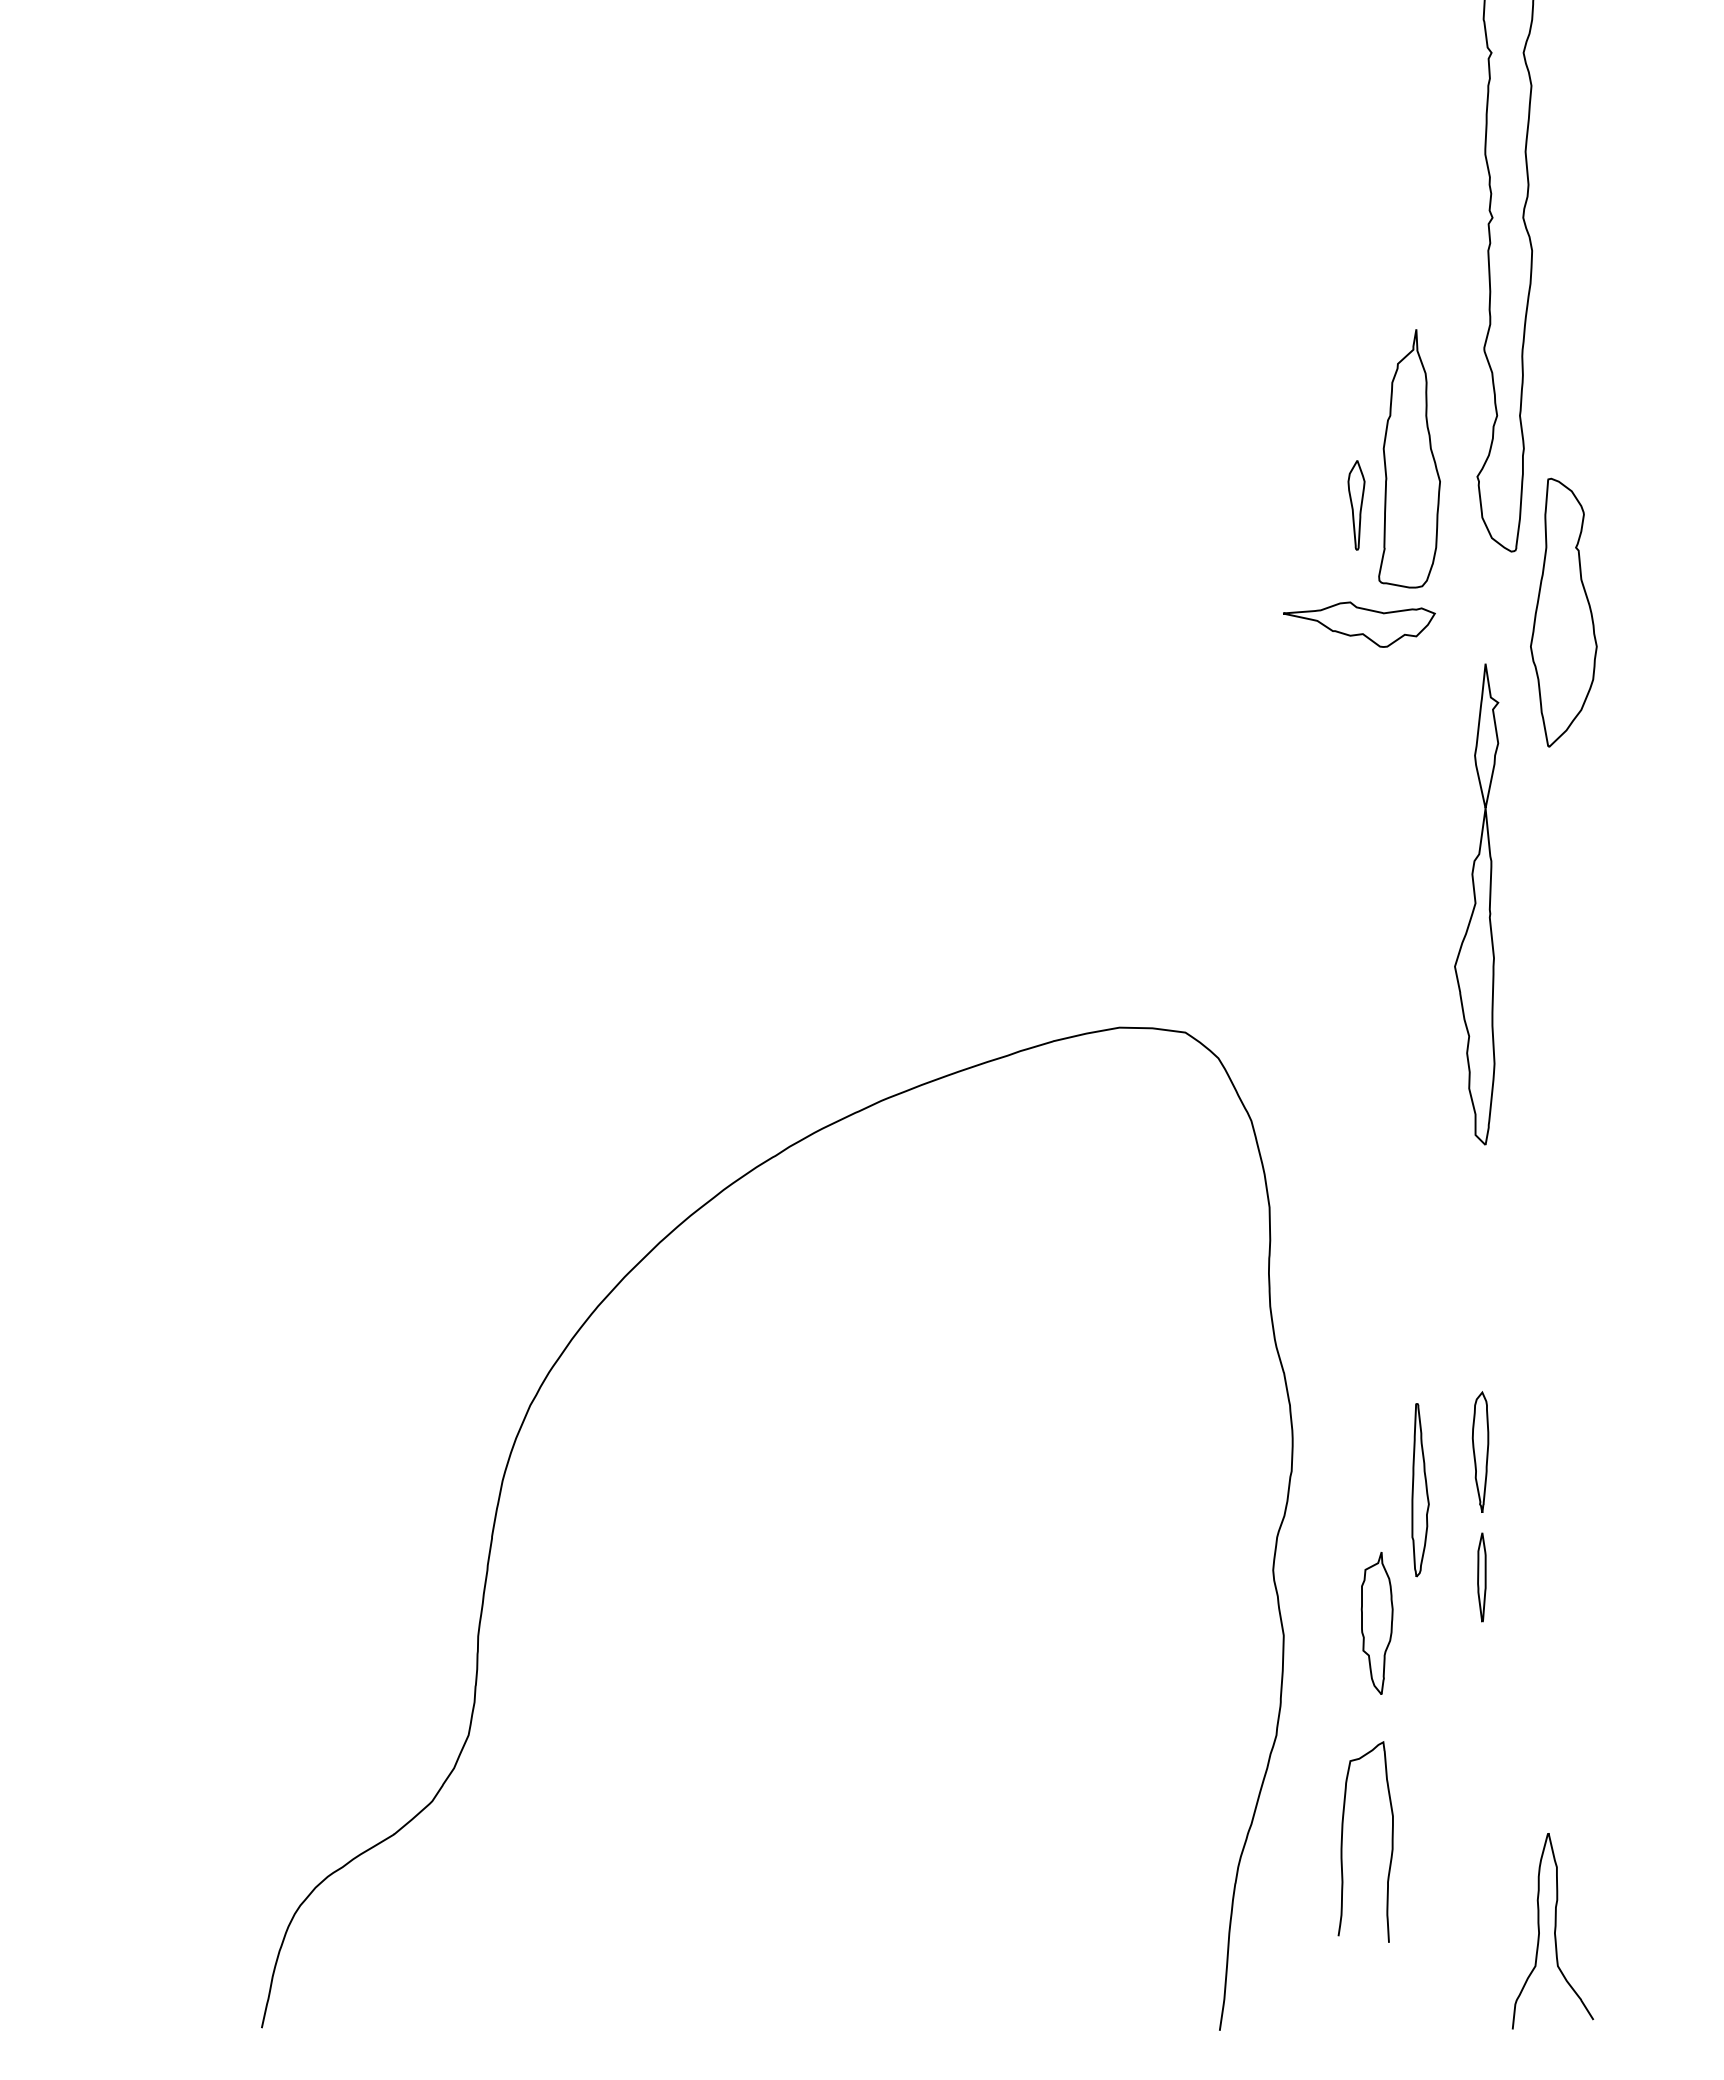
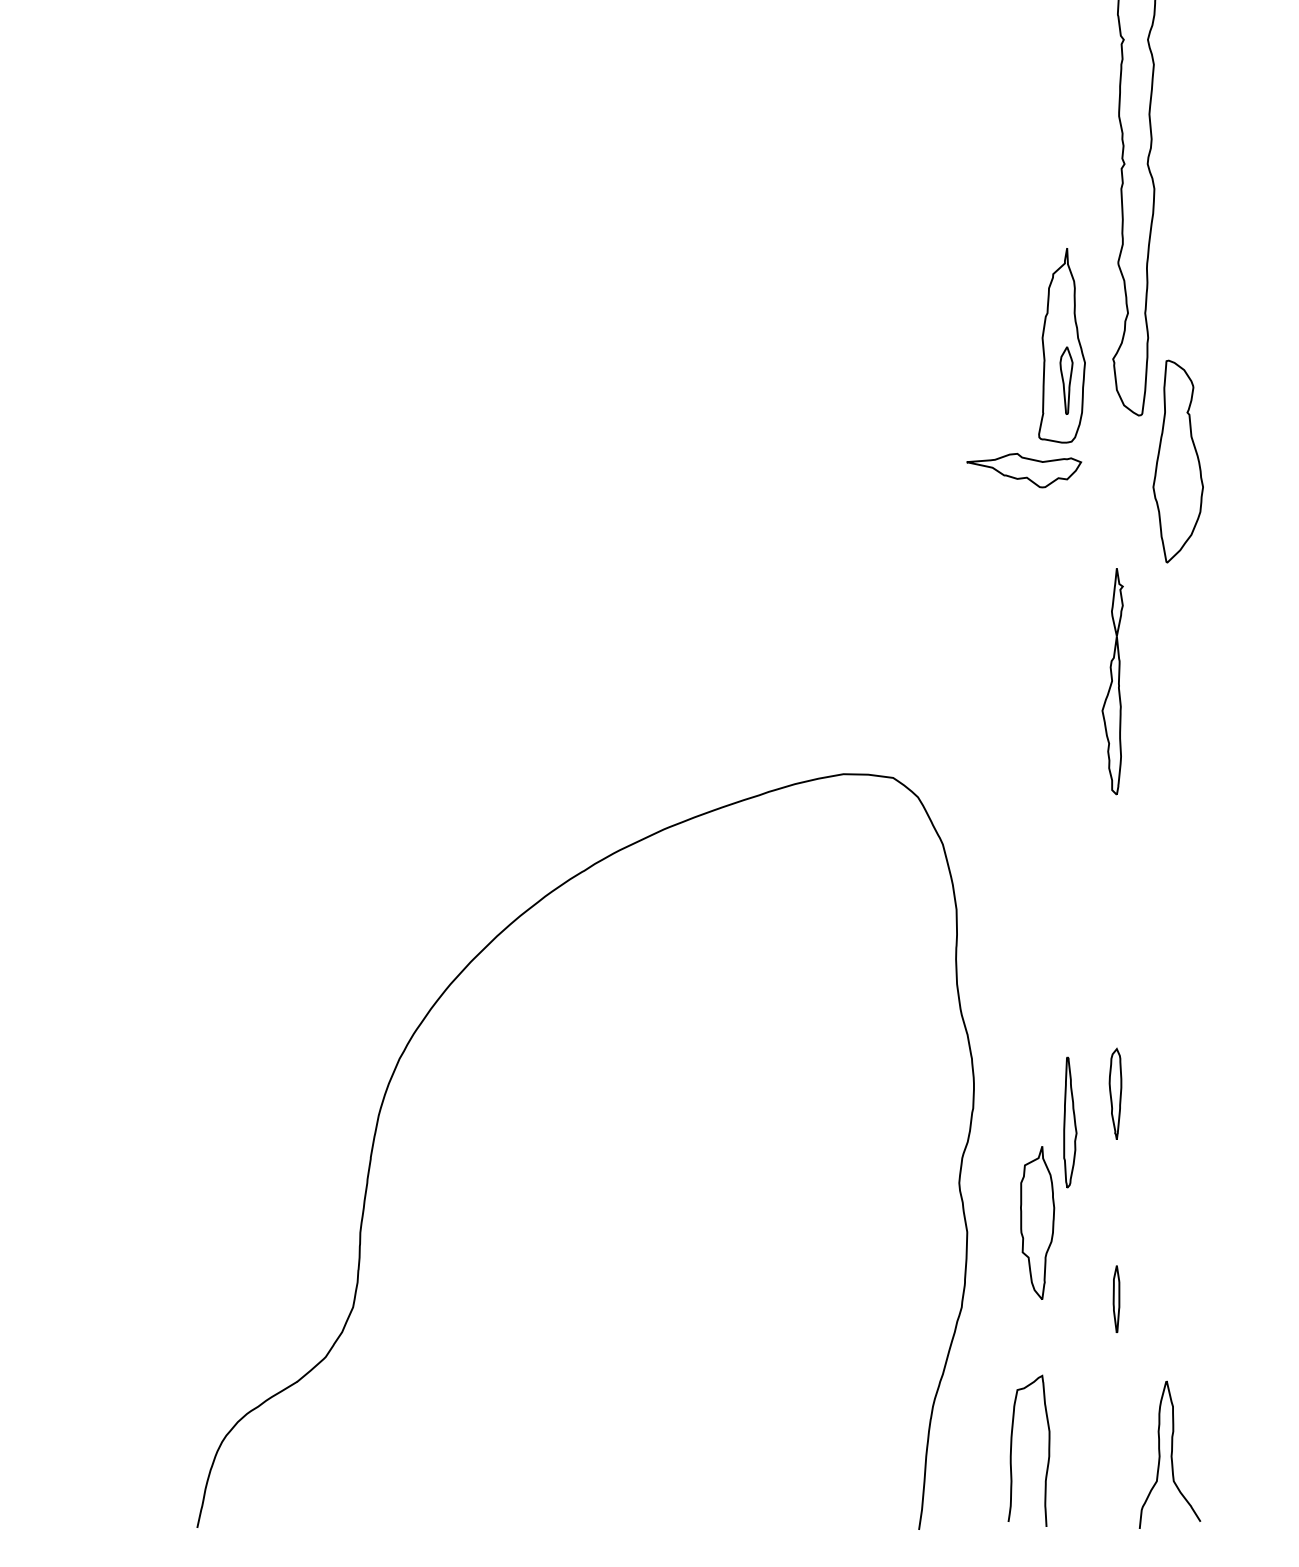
part: (1356, 505) -> (1066, 380), moved
part: (1476, 904) -> (1112, 681), size x0.62
part: (1481, 1577) -> (1116, 1299), moved
part: (1377, 1623) -> (1037, 1223), size x1.43
curve: (1342, 1841) -> (1011, 1450), moved

